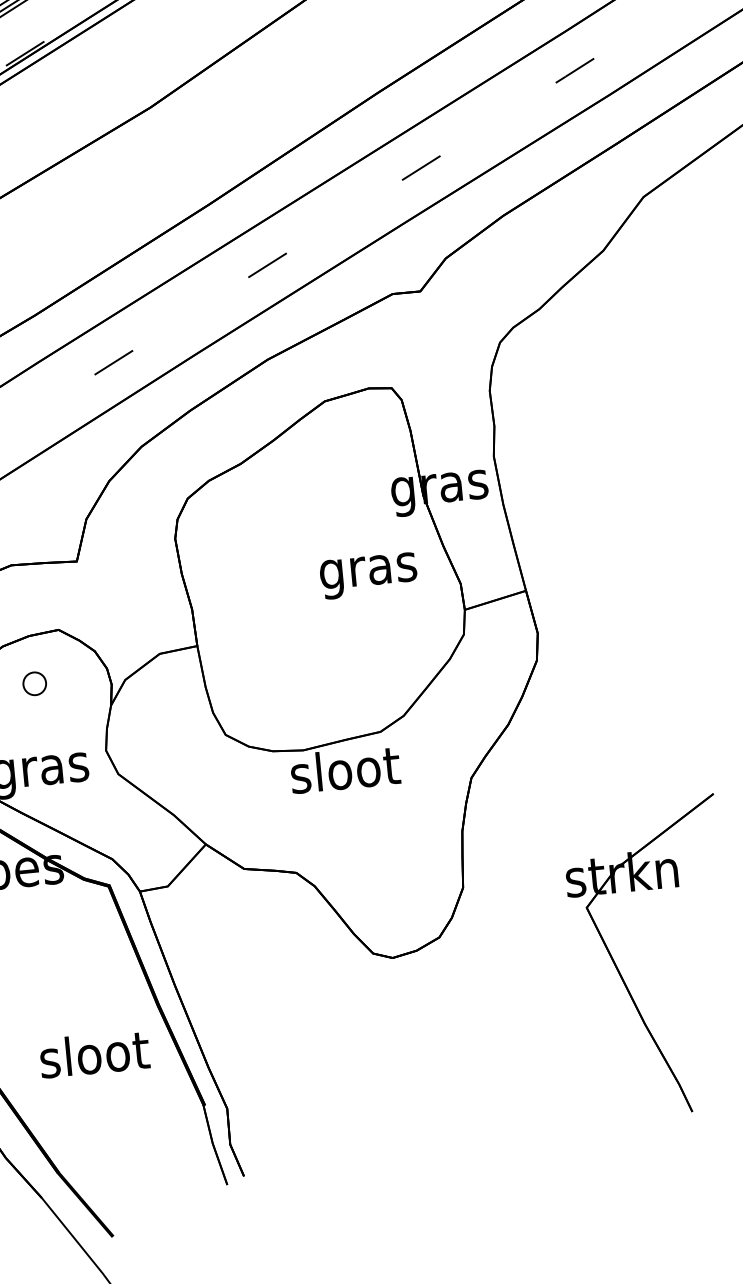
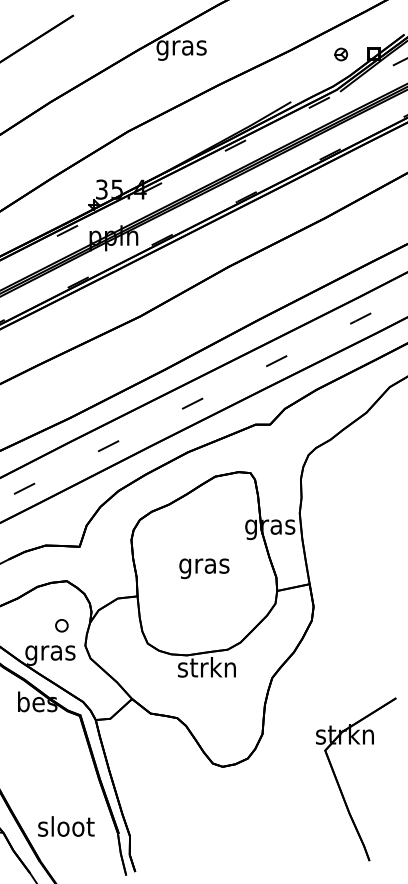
text: (368, 575) -> (204, 568), moved
part: (33, 683) -> (61, 625), moved
text: (343, 770) -> (206, 667), sloot -> strkn
text: (94, 1053) -> (66, 826), moved

